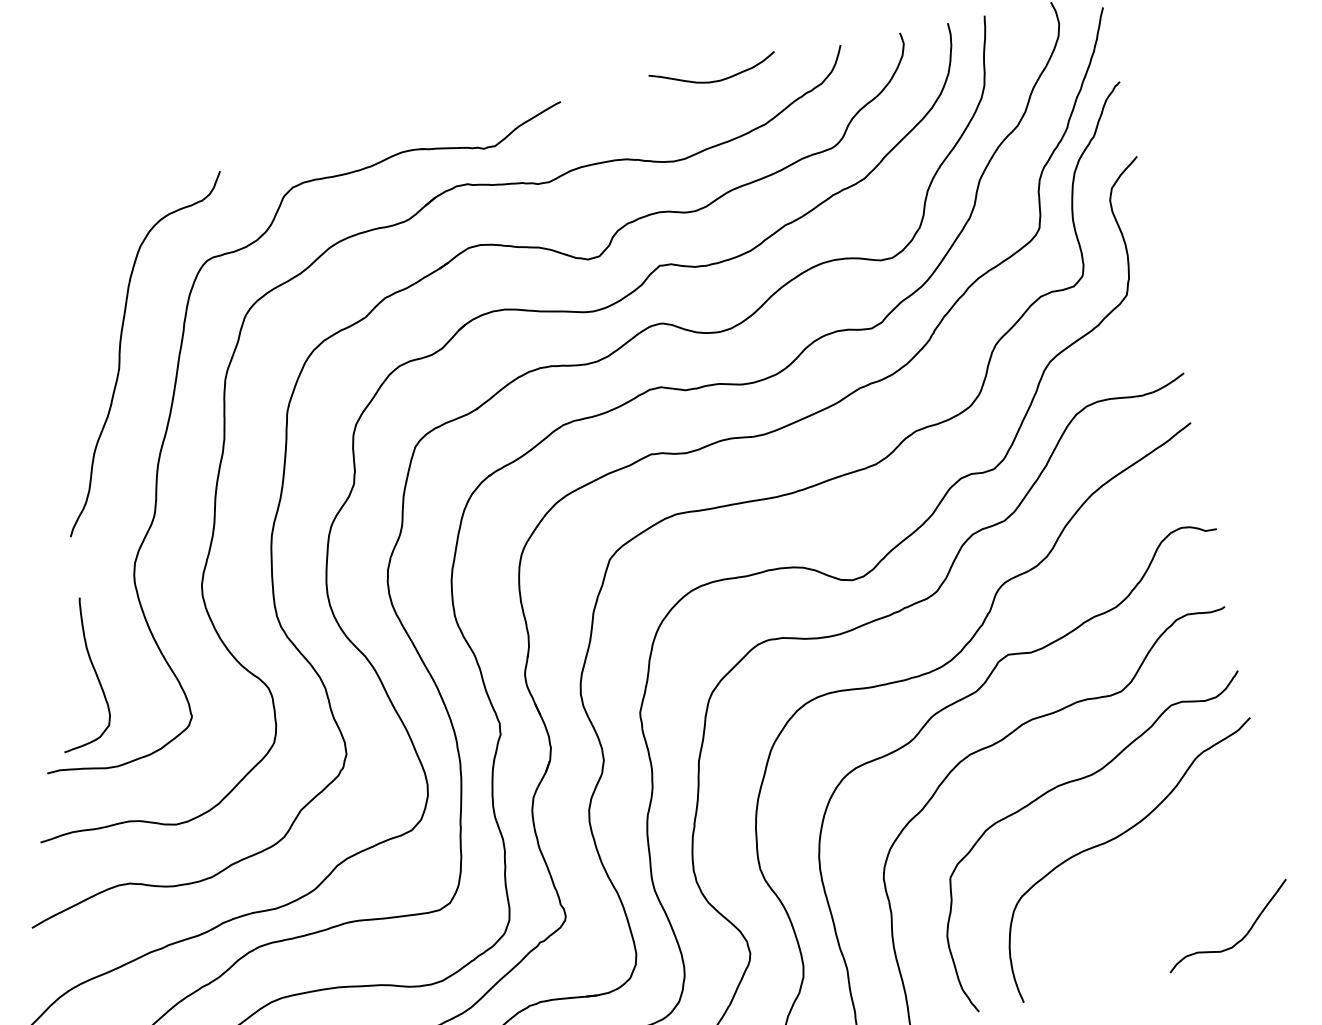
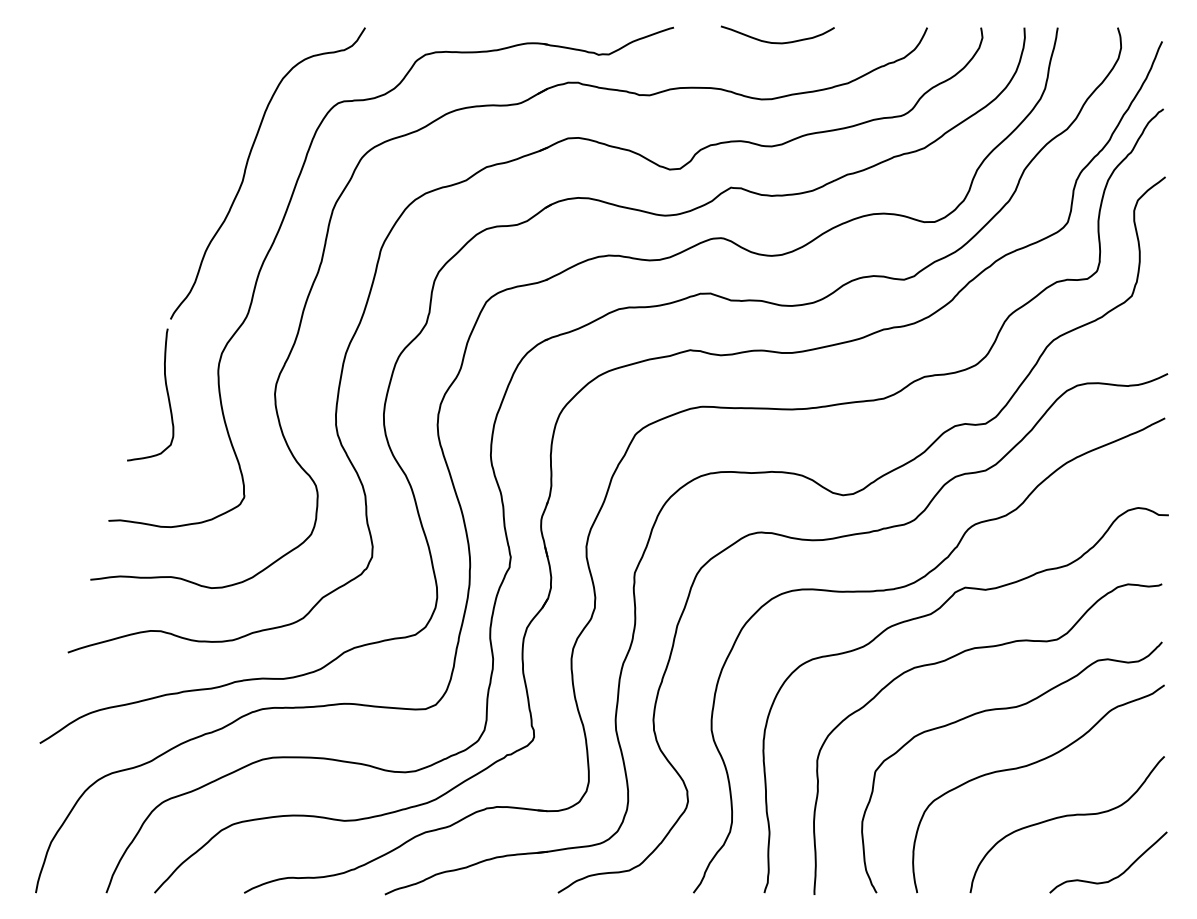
curve: (714, 80) -> (777, 42), moved
curve: (92, 668) -> (166, 392), moved
curve: (1169, 886) -> (1064, 817), added

